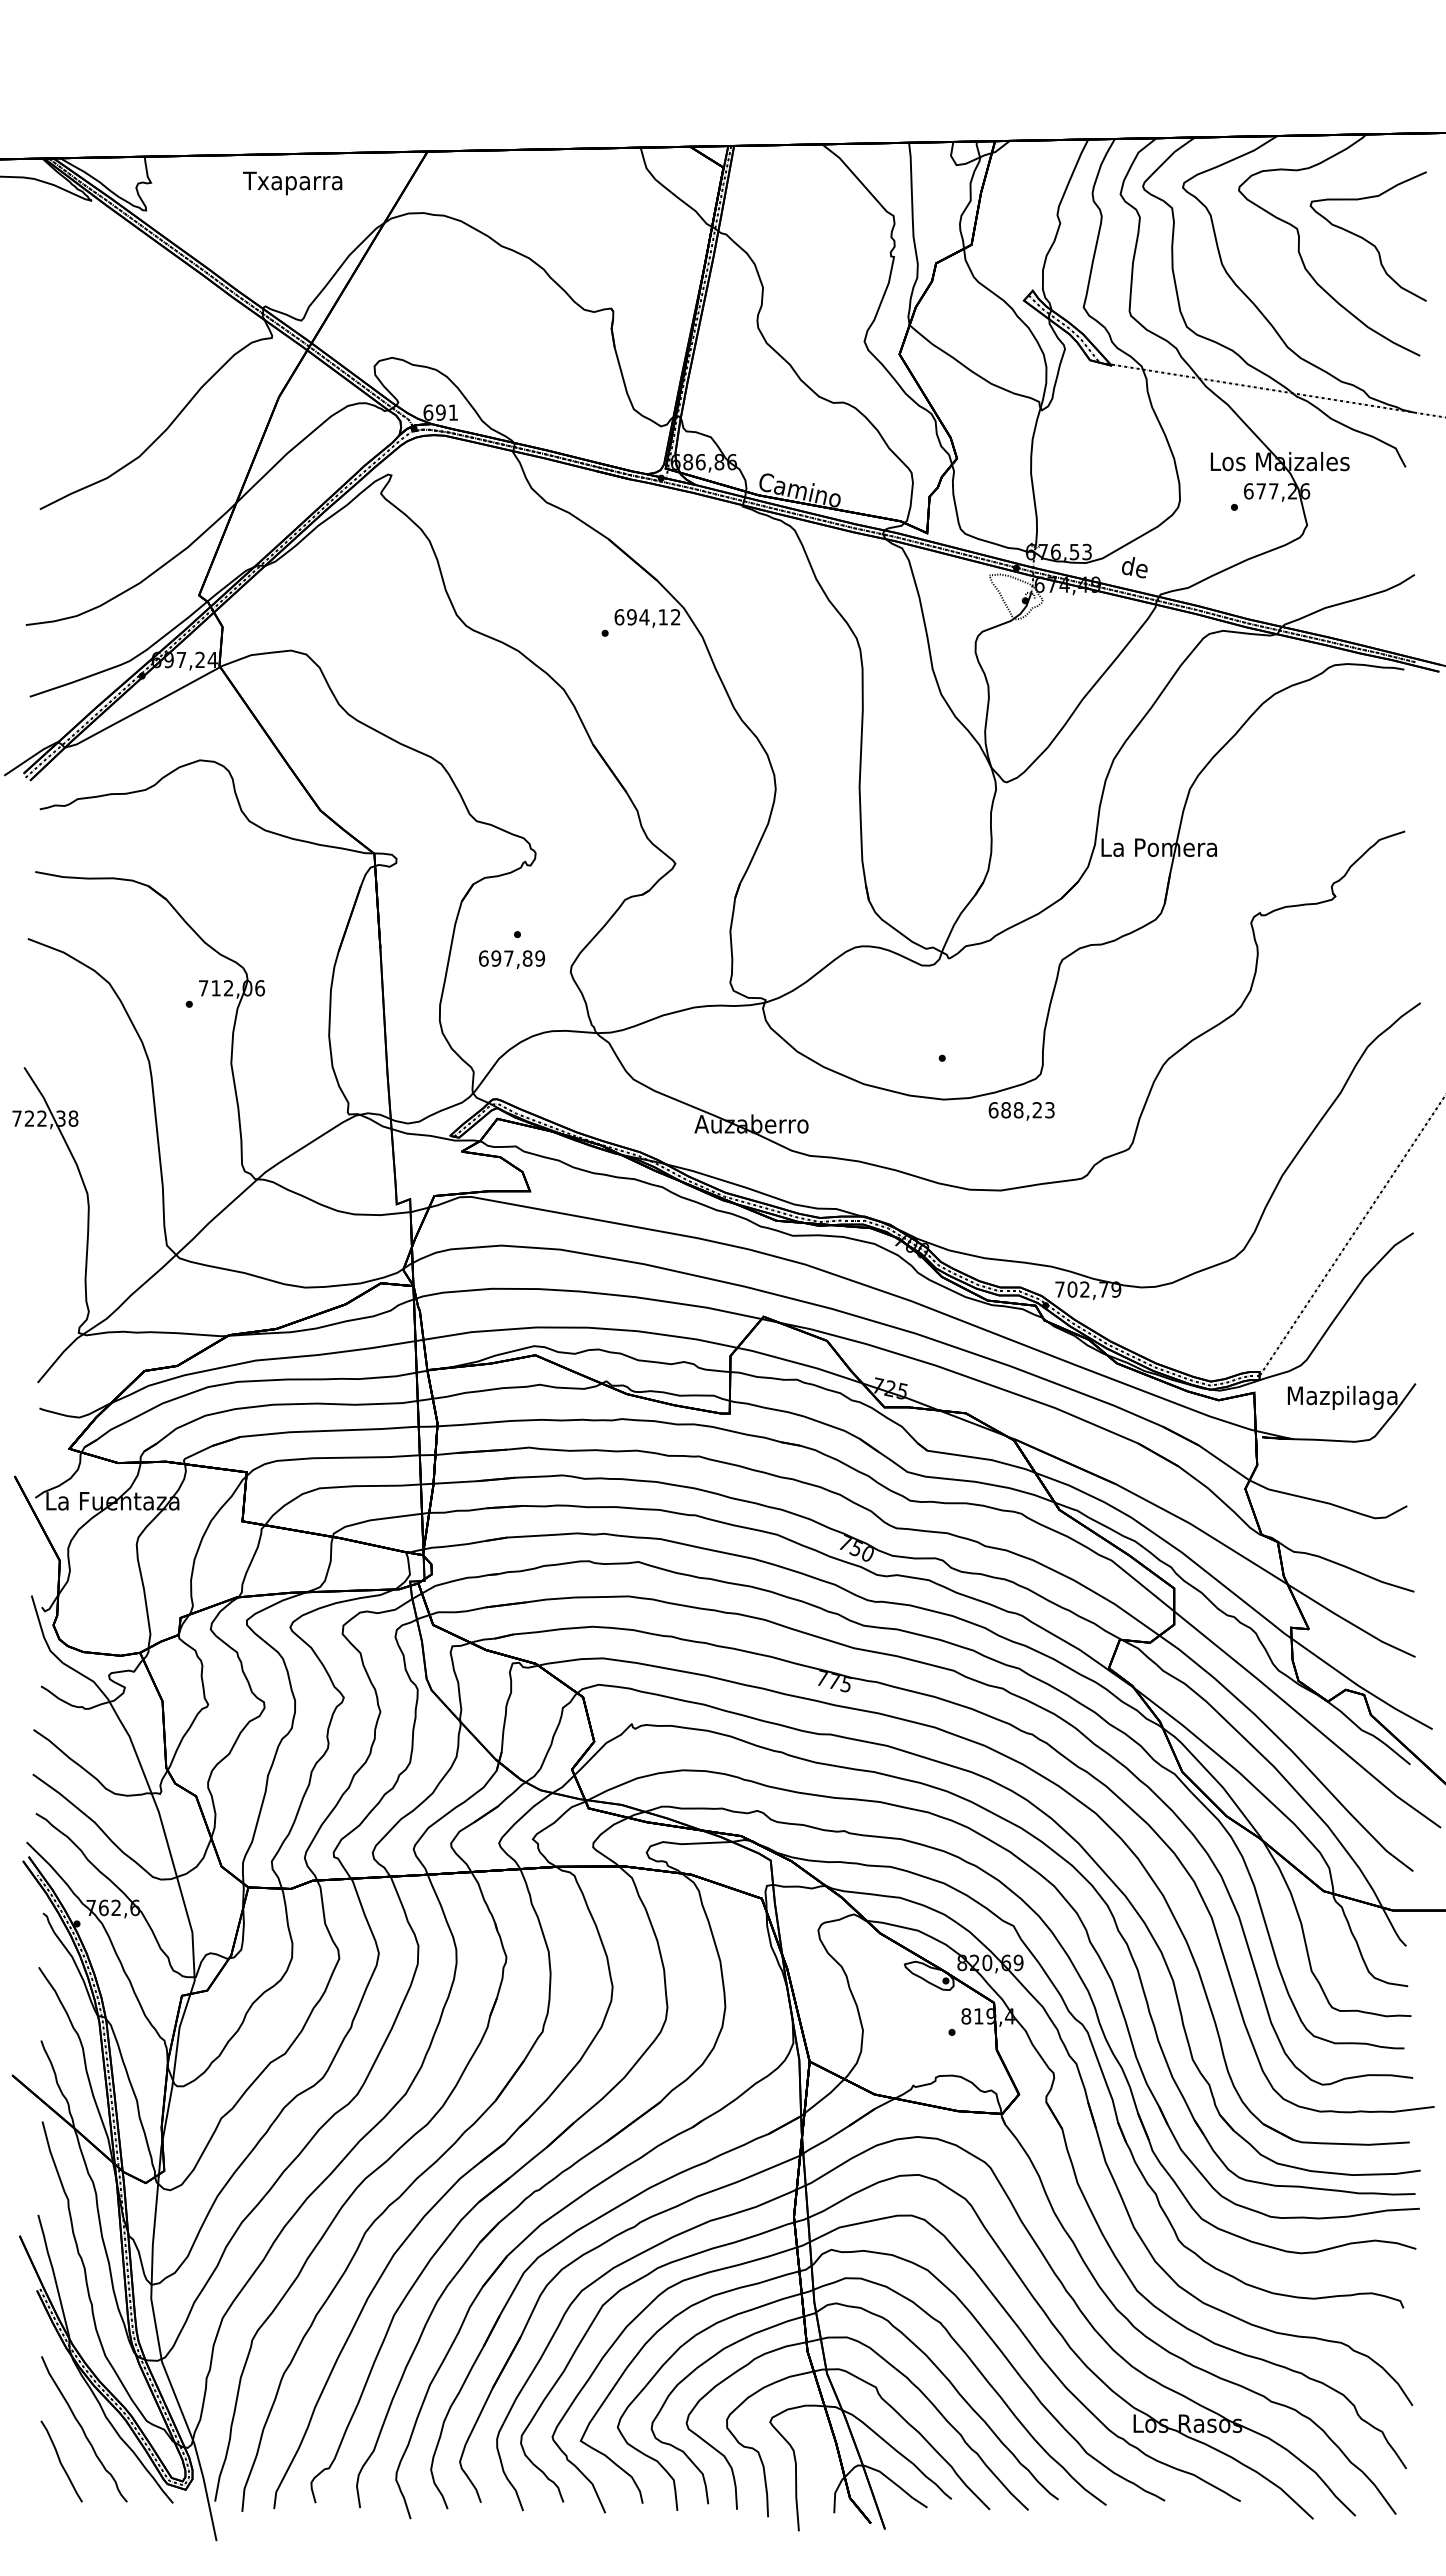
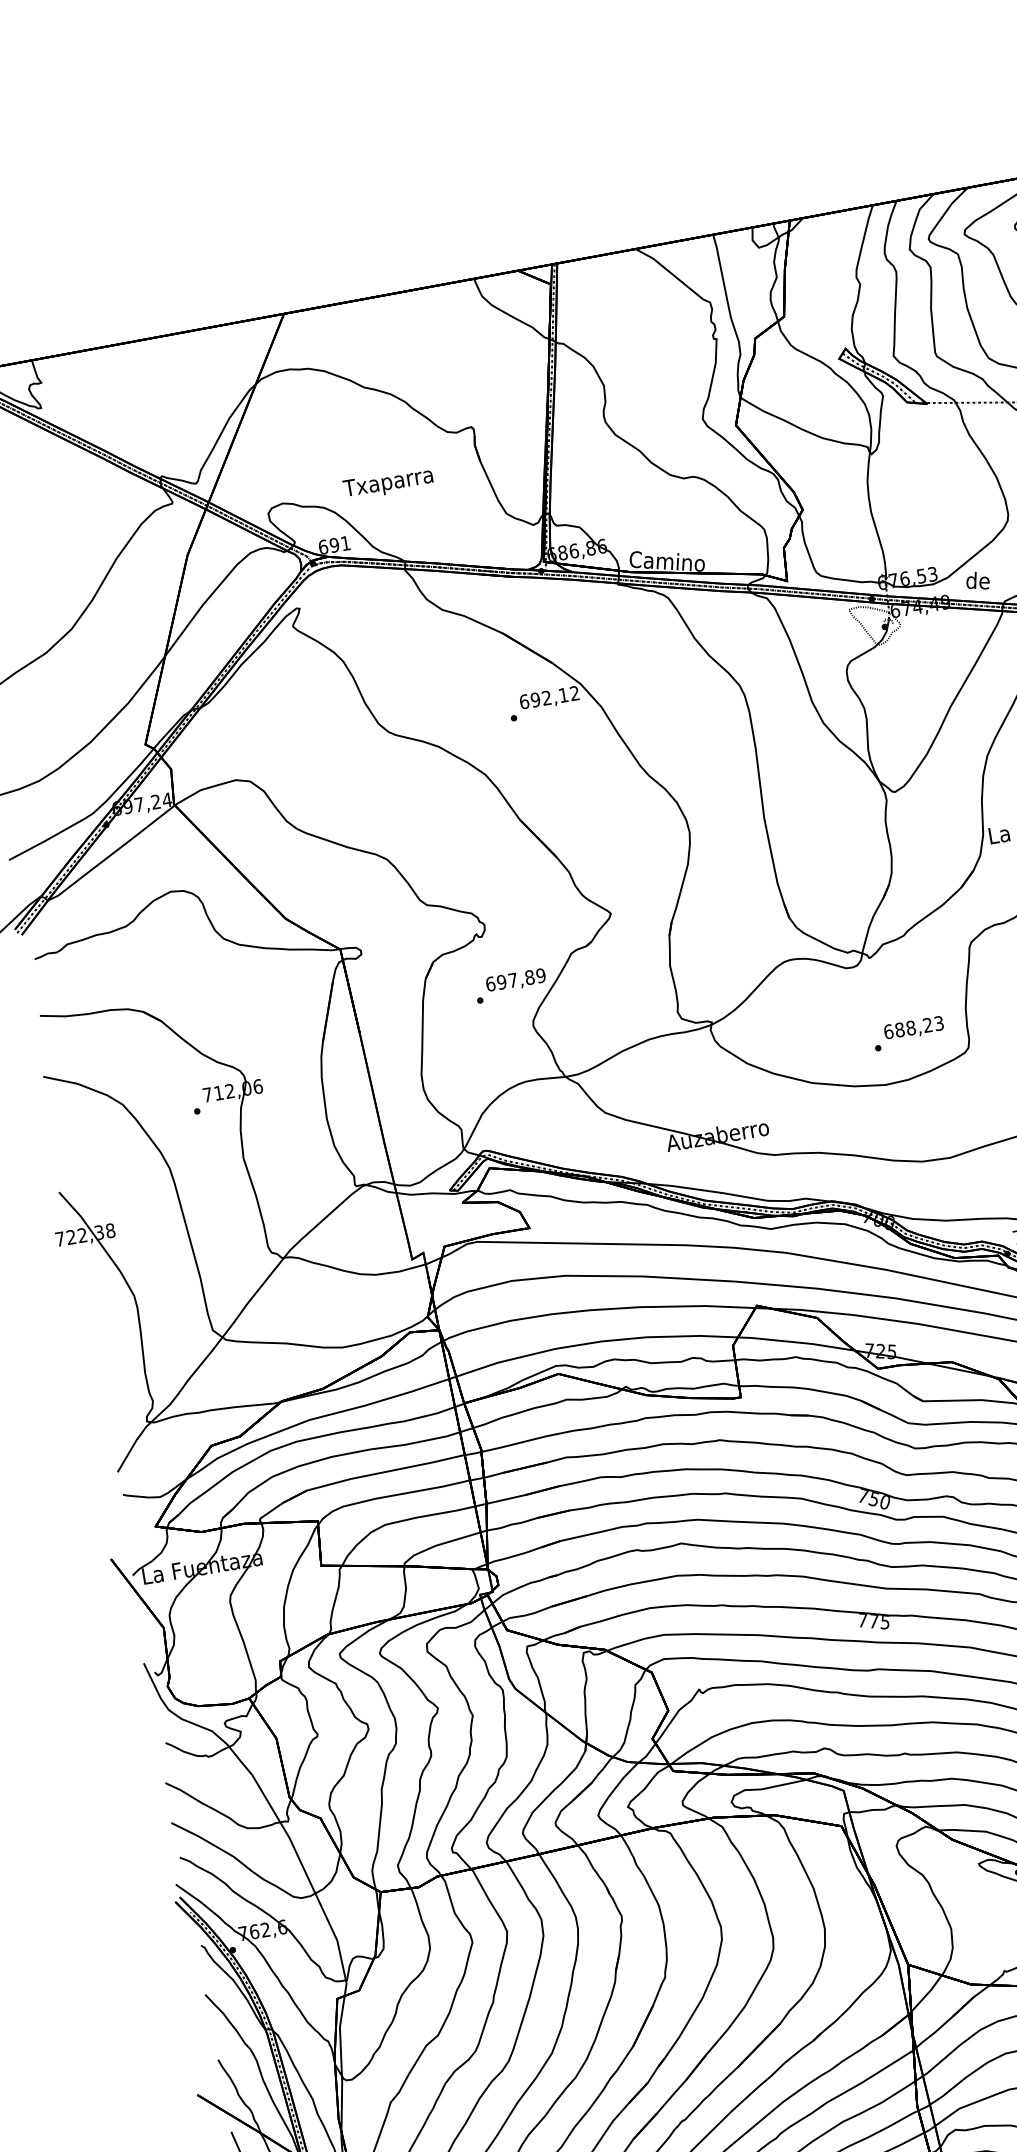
text: (292, 183) -> (388, 483), moved
text: (644, 617) -> (546, 698), 694,12 -> 692,12
text: (511, 959) -> (515, 980), moved
text: (1021, 1111) -> (913, 1028), moved

